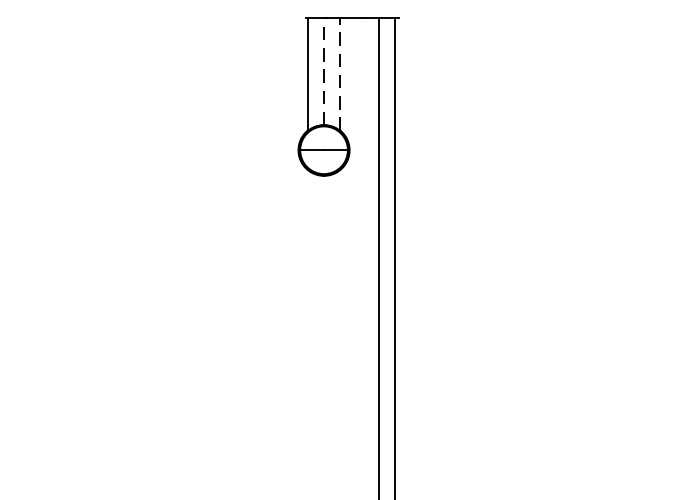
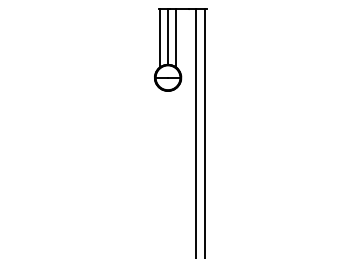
line: (324, 72) -> (168, 37), dashed -> solid
line: (340, 72) -> (176, 37), dashed -> solid

